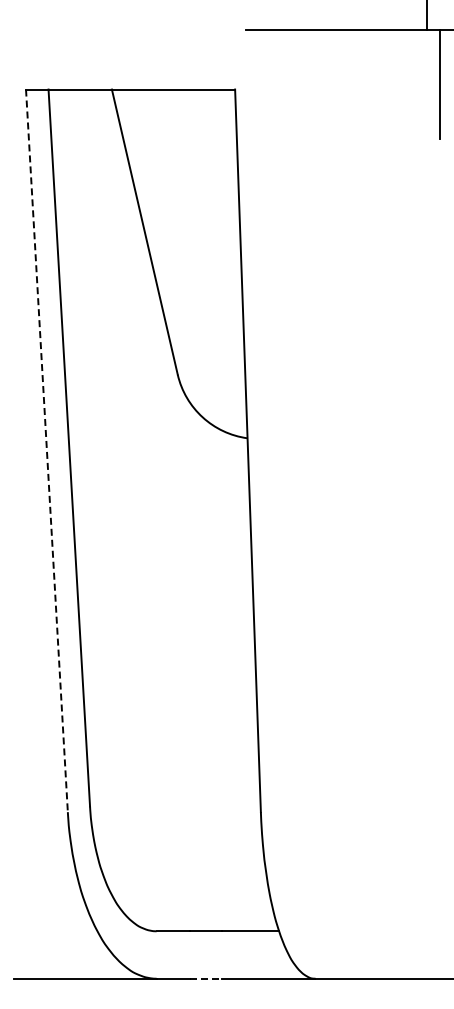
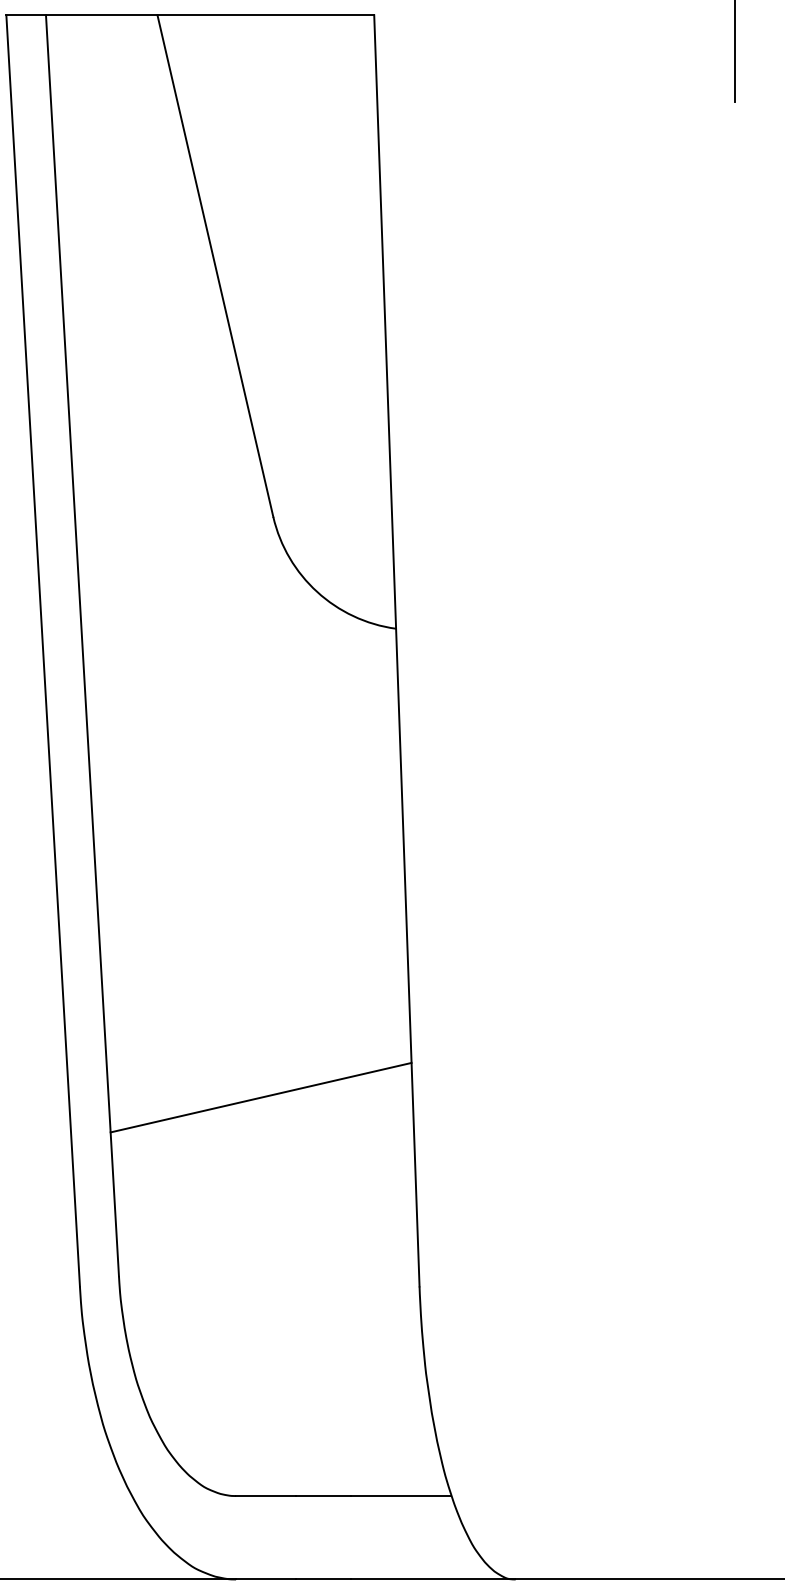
line: (46, 450) -> (42, 650), dashed -> solid
line: (170, 704) -> (260, 1097), added
line: (206, 978) -> (323, 1579), dashed -> solid

